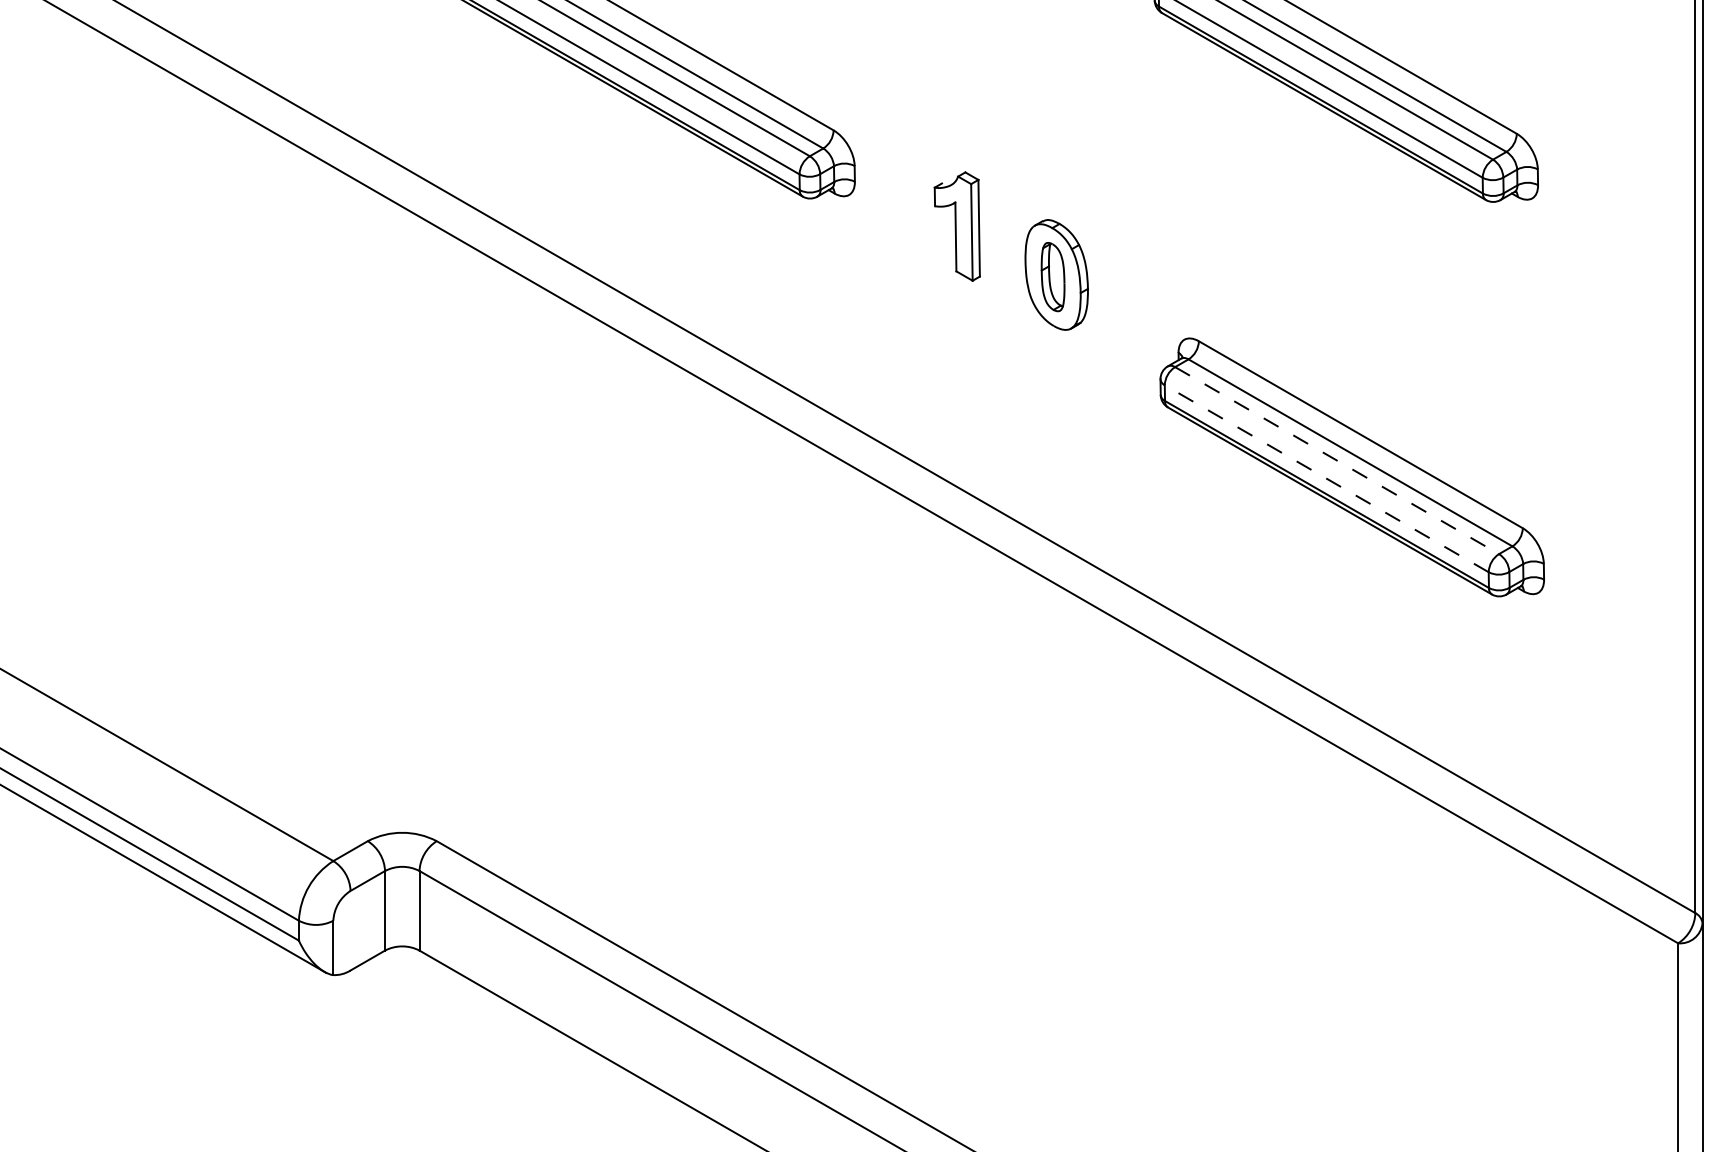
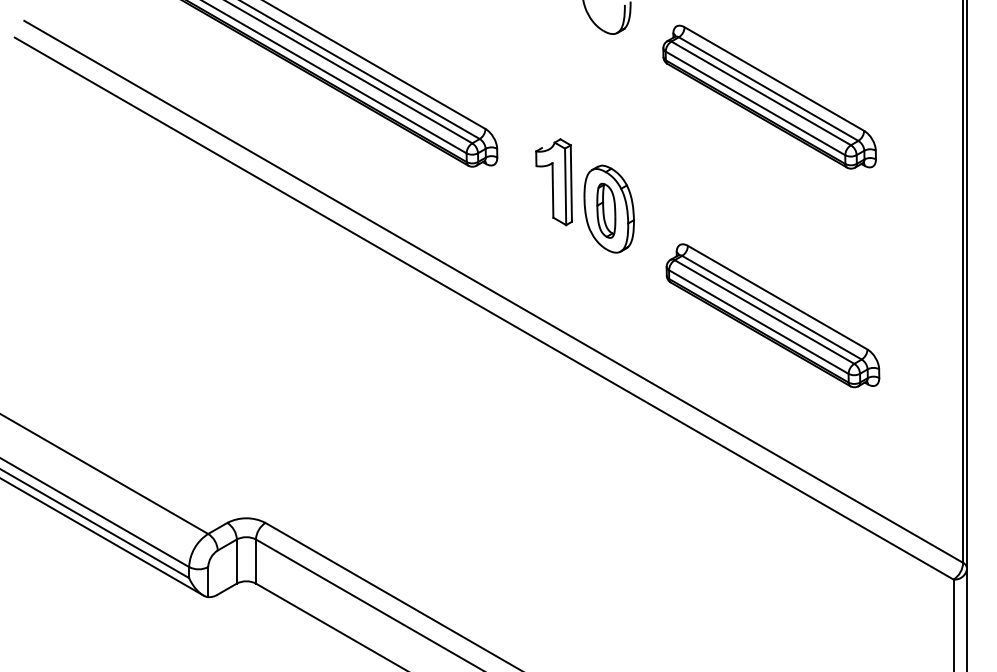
part: (956, 226) -> (553, 182), size x1.43
part: (1055, 273) -> (608, 208), size x1.43
line: (1336, 461) -> (764, 312), dashed -> solid
line: (1326, 479) -> (758, 322), dashed -> solid

